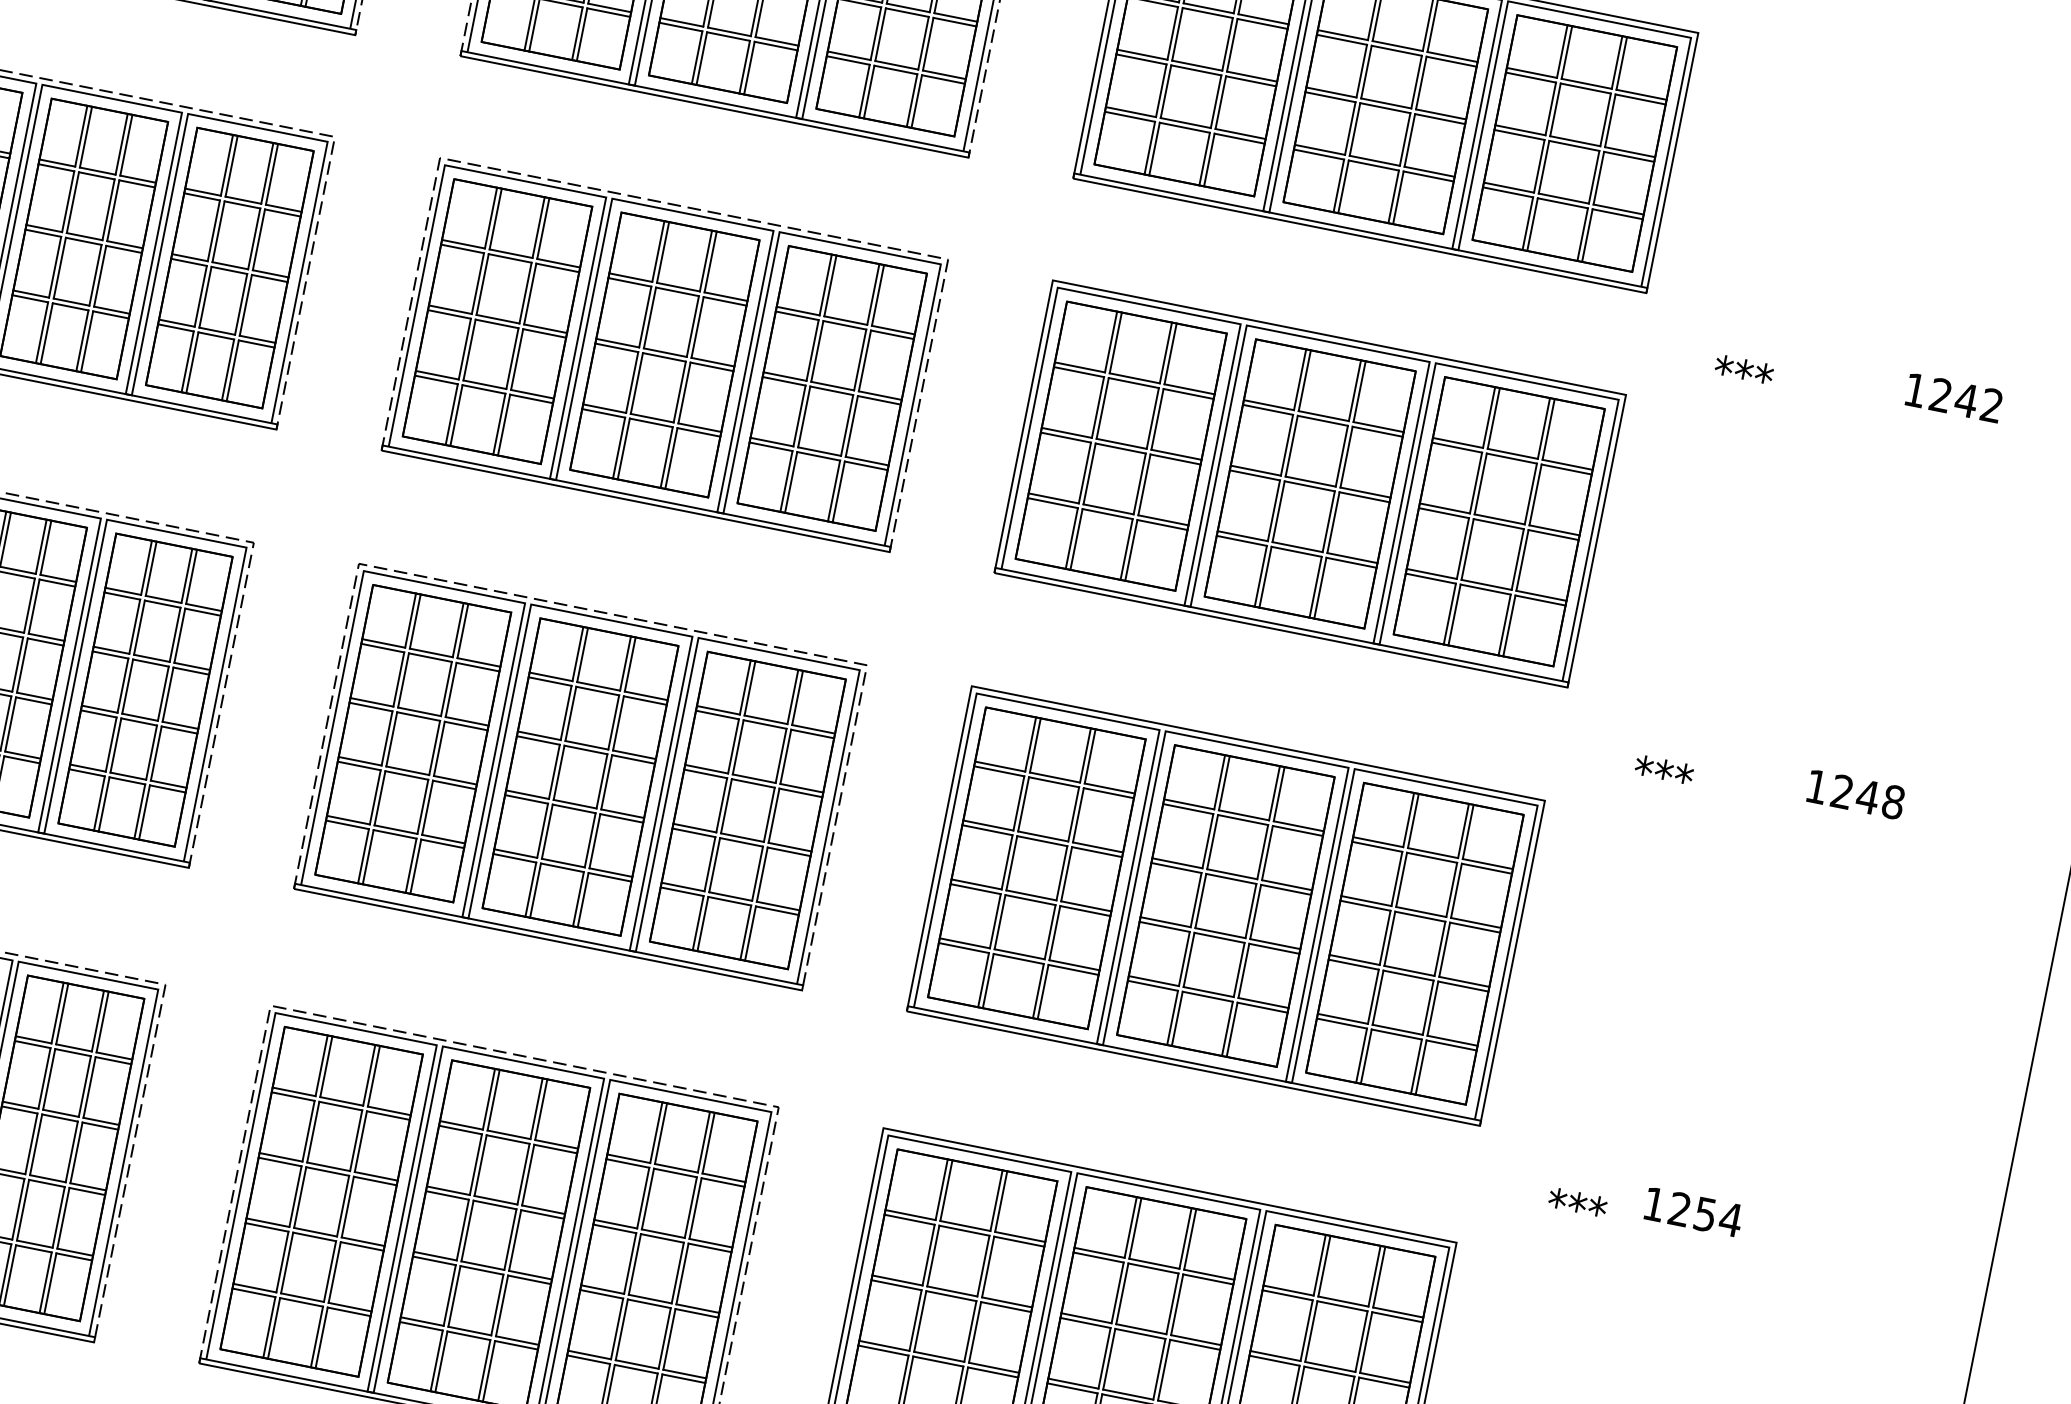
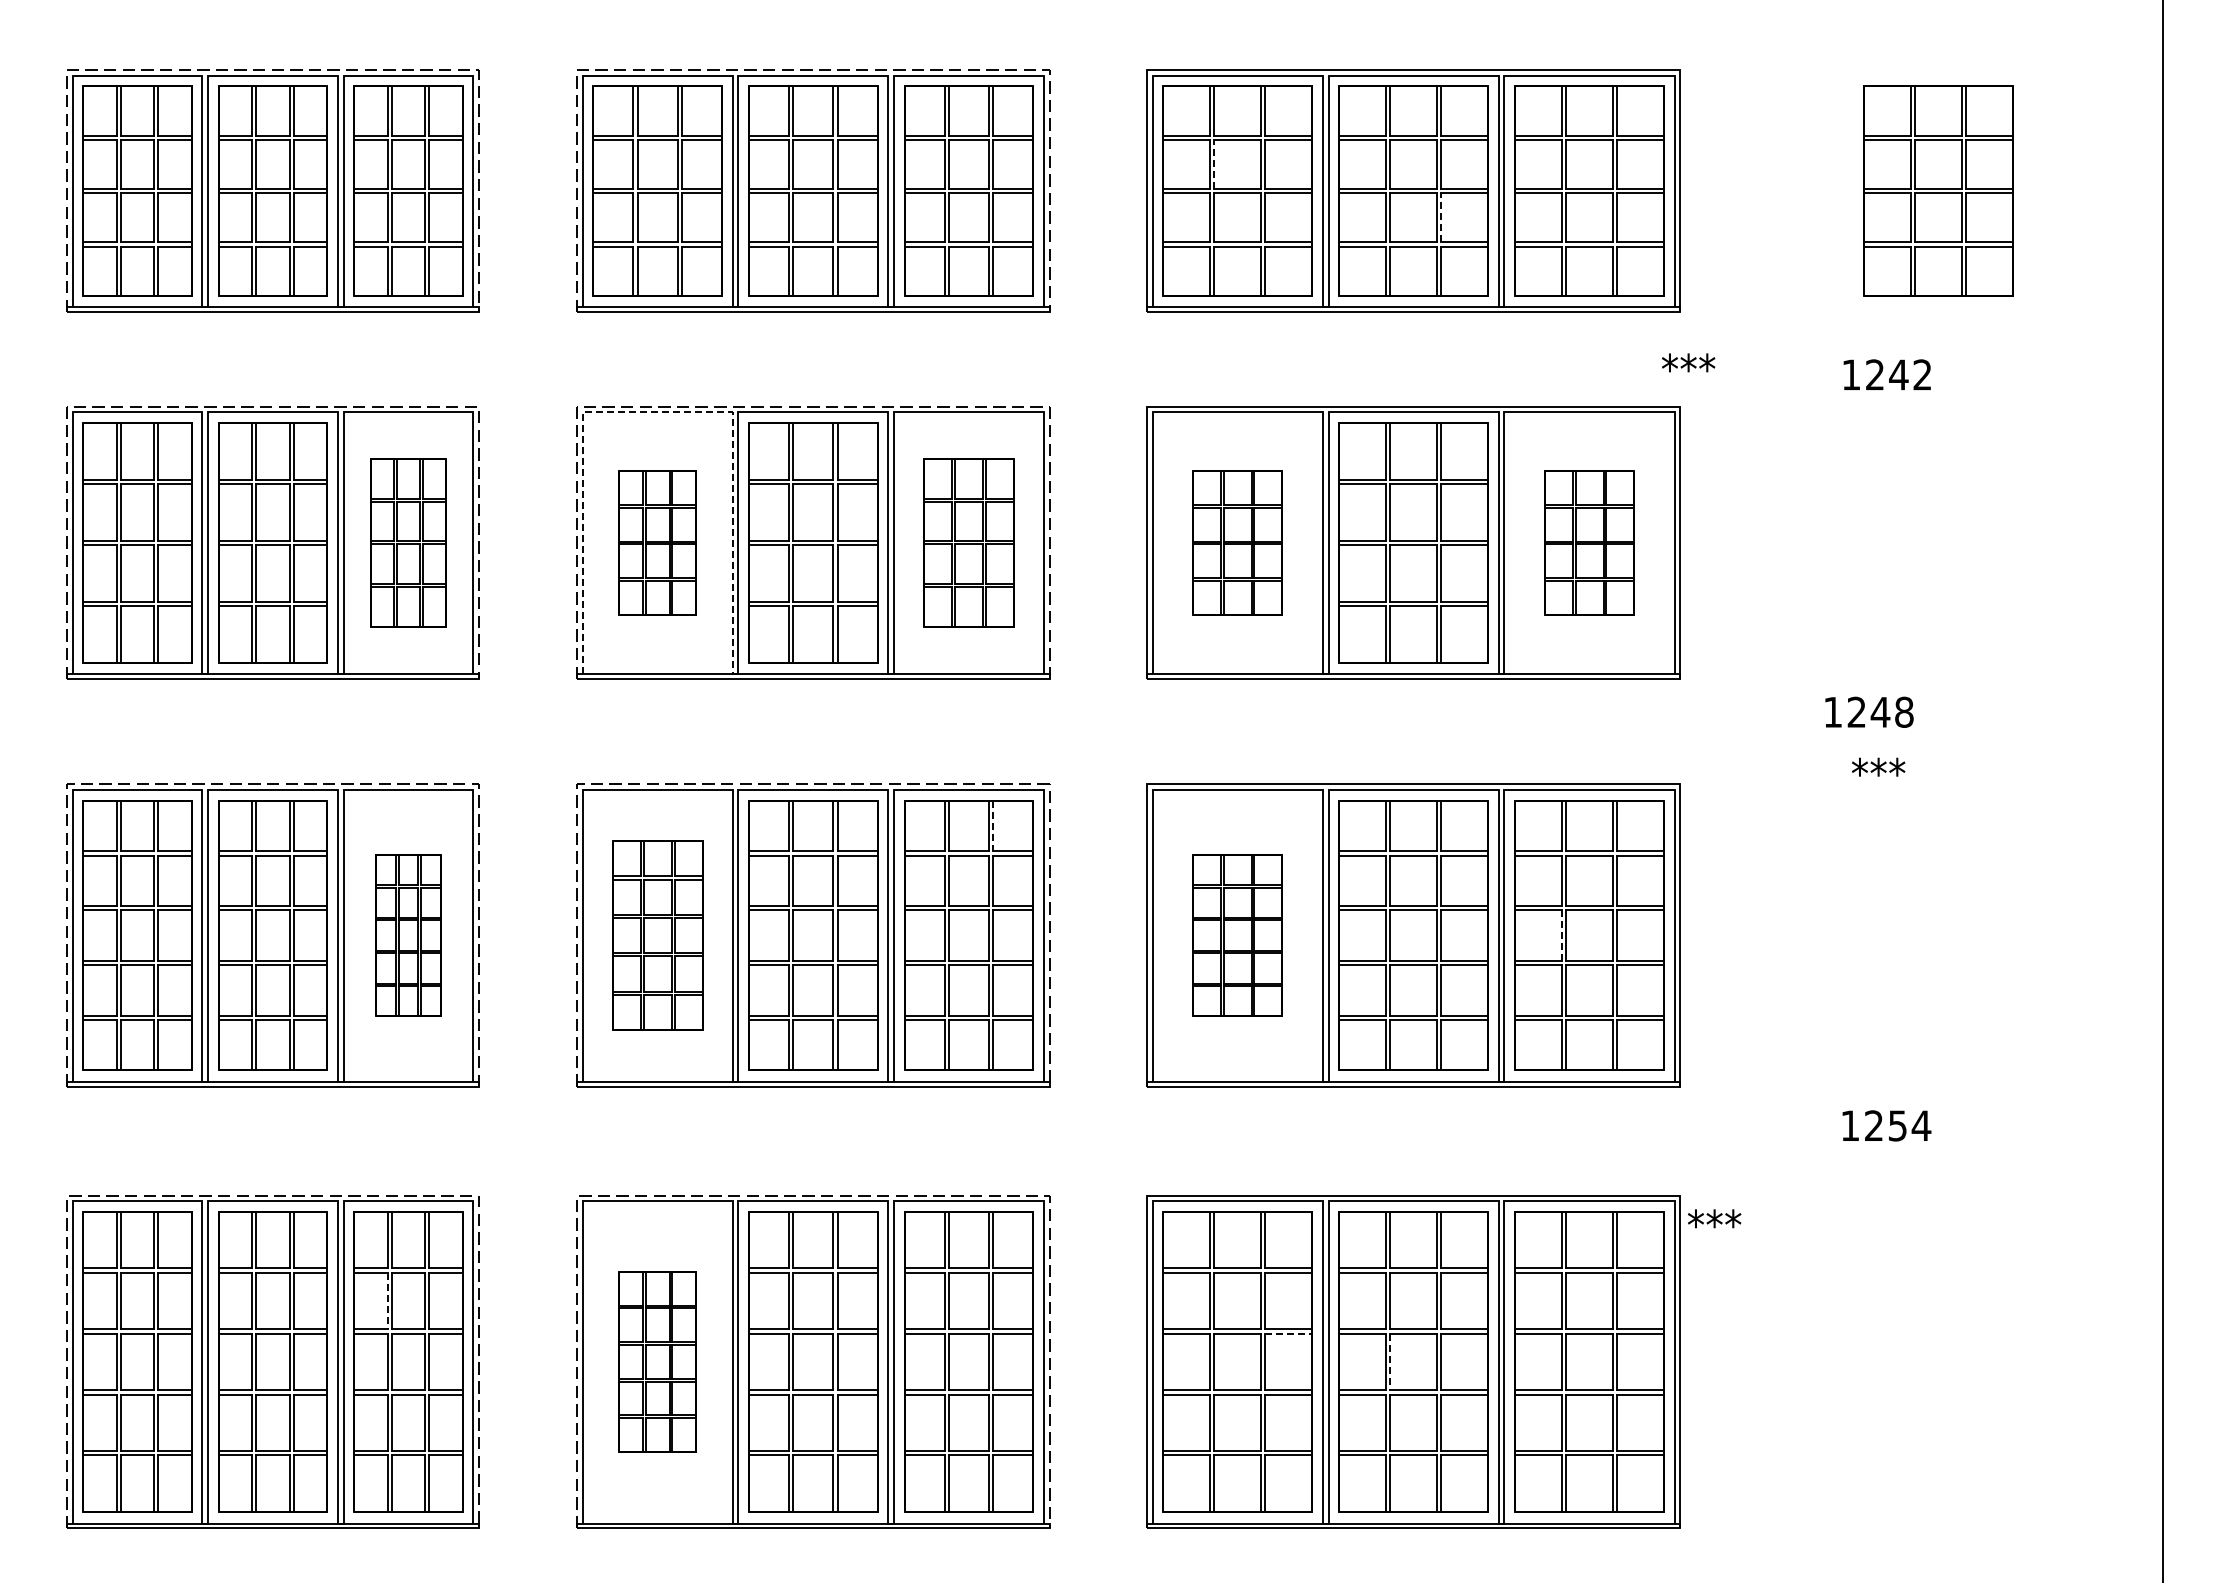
line: (1177, 34) -> (1214, 164), solid -> dashed
line: (1410, 140) -> (1441, 217), solid -> dashed
line: (526, 181) -> (658, 412), solid -> dashed
part: (1950, 217) -> (1938, 190), added
part: (229, 267) -> (408, 542), size x0.7
part: (497, 321) -> (657, 542), size x0.6
text: (1744, 369) -> (1688, 362), moved
part: (831, 387) -> (968, 542), size x0.7
text: (1953, 397) -> (1886, 374), moved
part: (1120, 445) -> (1237, 542), size x0.6
part: (1499, 521) -> (1589, 542), size x0.6
part: (145, 690) -> (408, 935), size x0.6
line: (797, 698) -> (993, 826), solid -> dashed
part: (413, 743) -> (657, 935), size x0.7
text: (1664, 768) -> (1878, 766), moved
text: (1856, 793) -> (1869, 711), moved
part: (1036, 868) -> (1237, 935), size x0.6
line: (1384, 938) -> (1561, 936), solid -> dashed
line: (44, 1078) -> (387, 1301), solid -> dashed
part: (321, 1201) -> (657, 1361), size x0.6
text: (1577, 1202) -> (1714, 1218), moved
line: (1006, 1307) -> (1289, 1333), solid -> dashed
line: (1109, 1359) -> (1390, 1362), solid -> dashed

